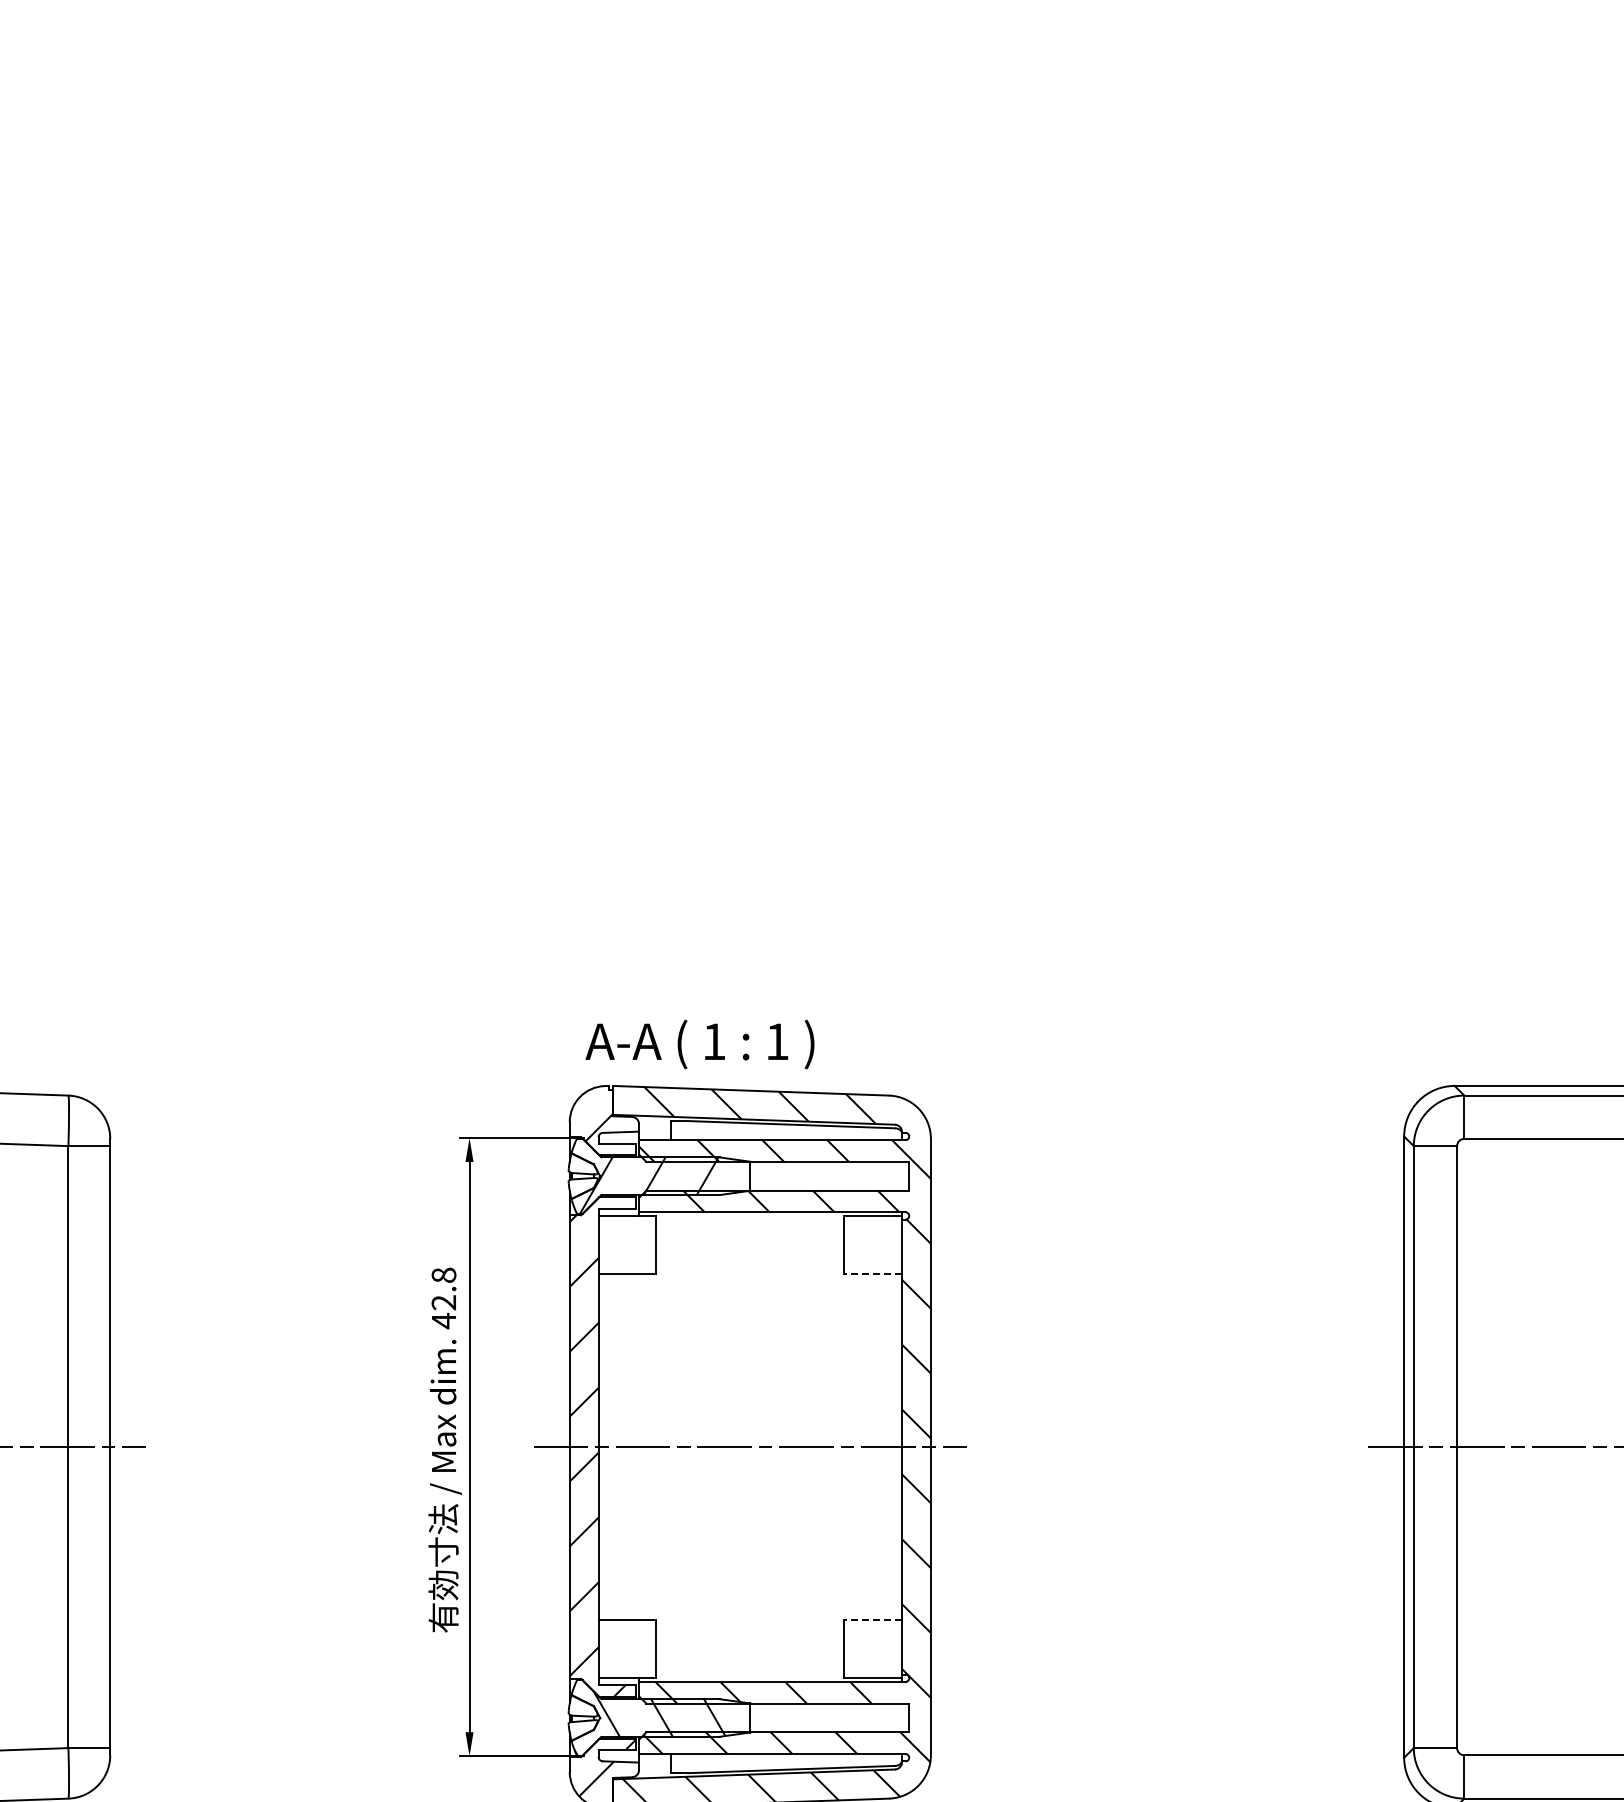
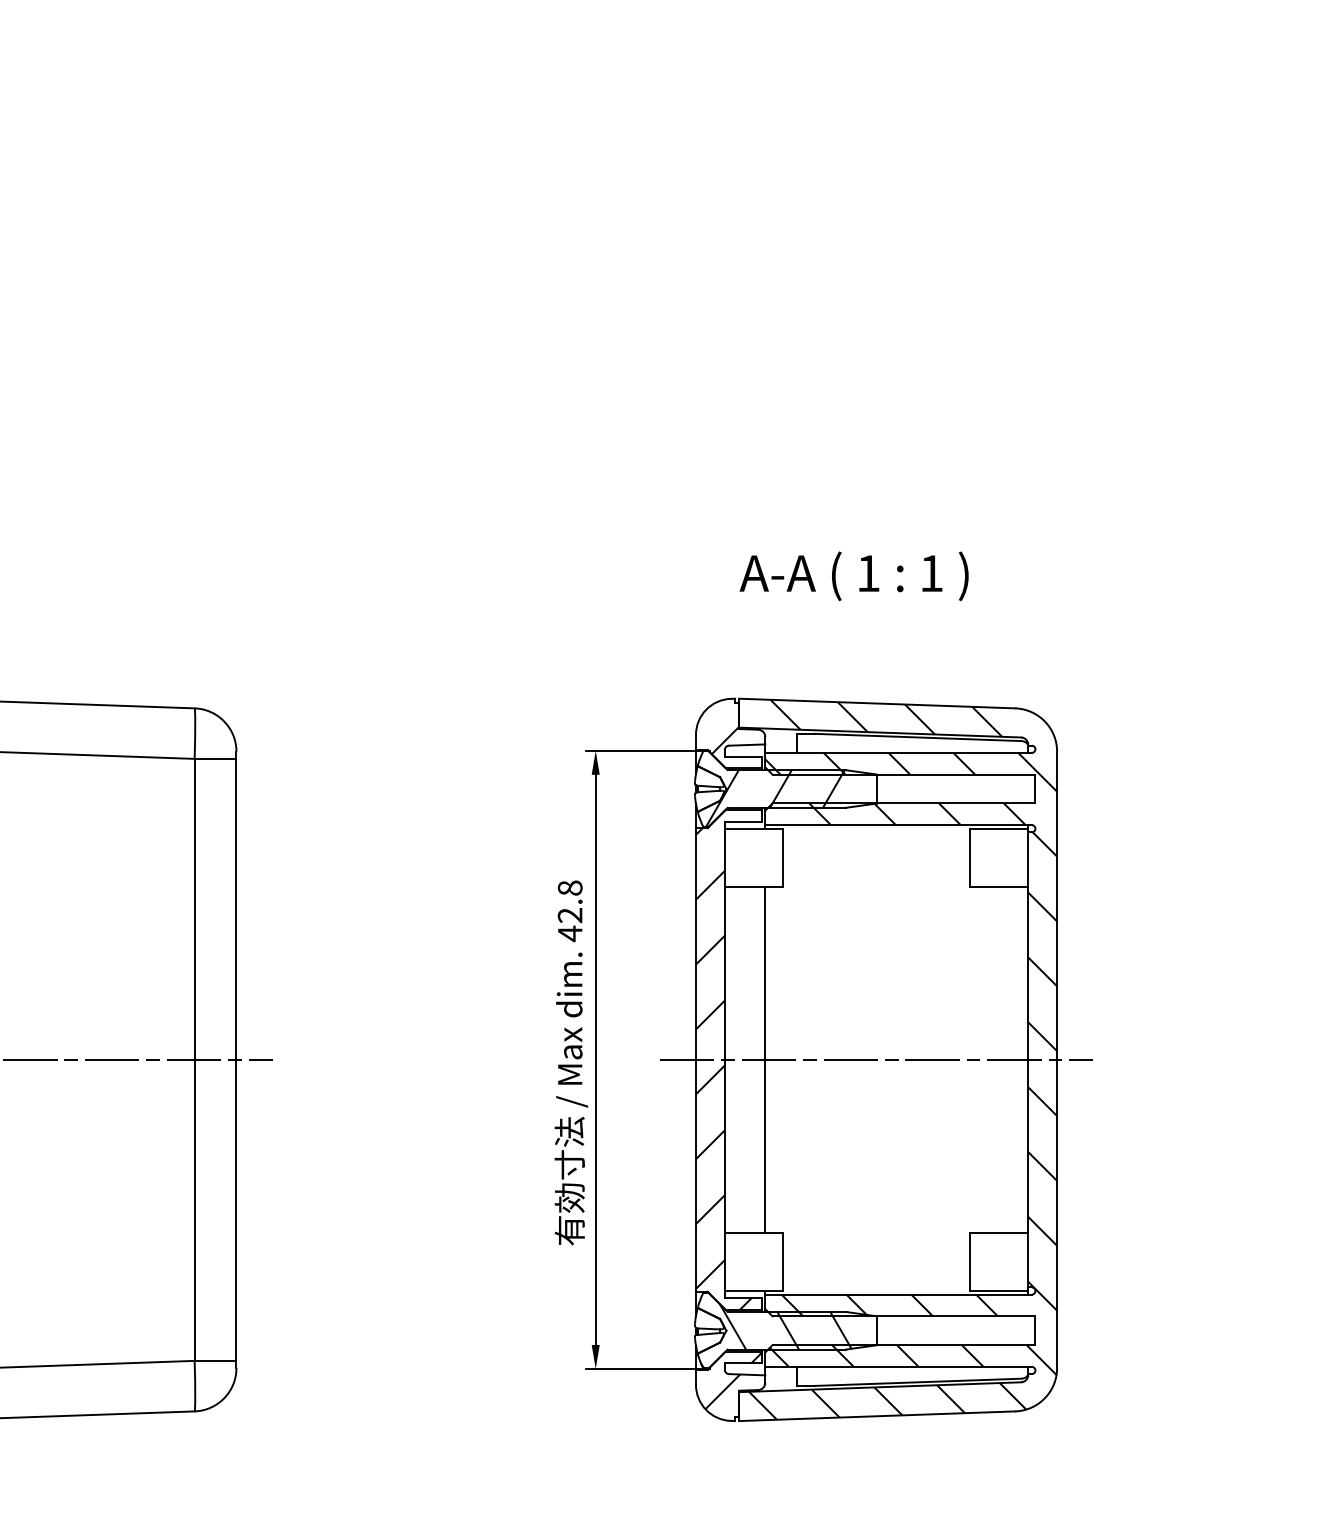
text: (699, 1044) -> (853, 576), moved
line: (873, 1273) -> (999, 886), dashed -> solid
line: (639, 1446) -> (765, 1059), added
line: (873, 1620) -> (999, 1233), dashed -> solid

